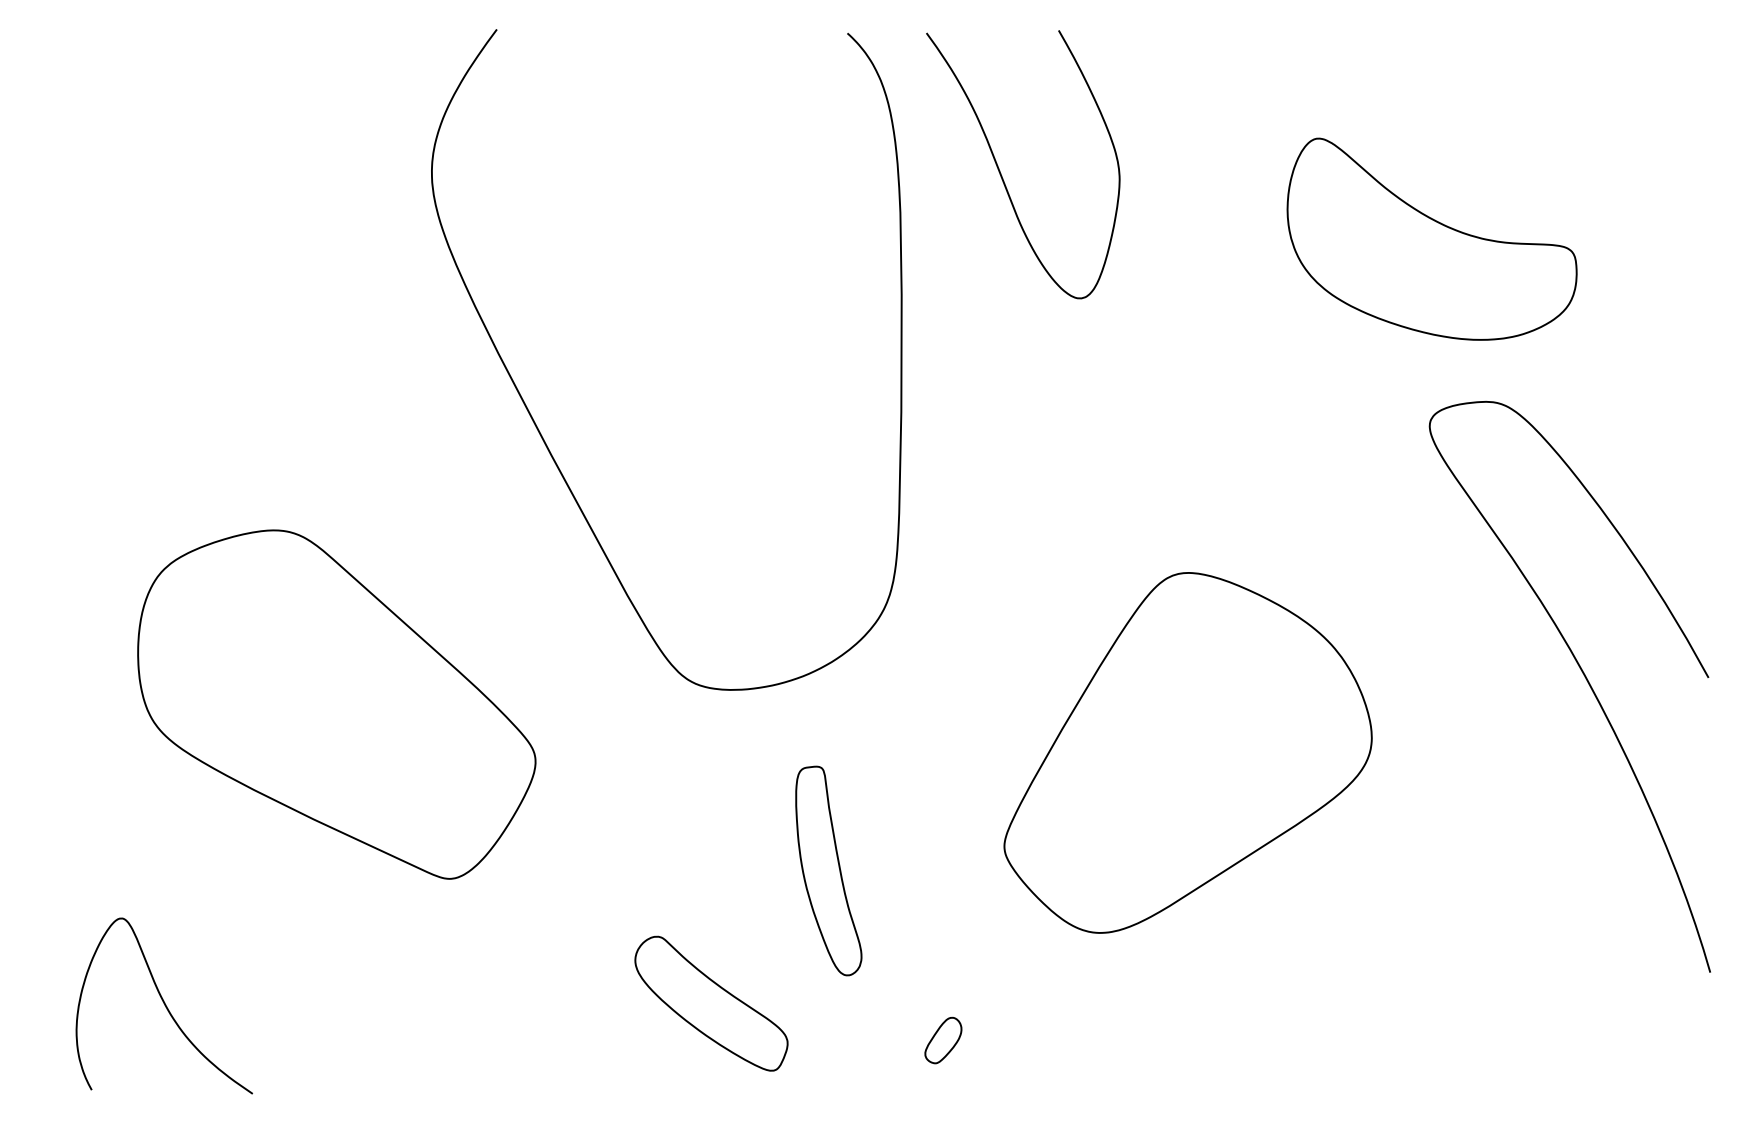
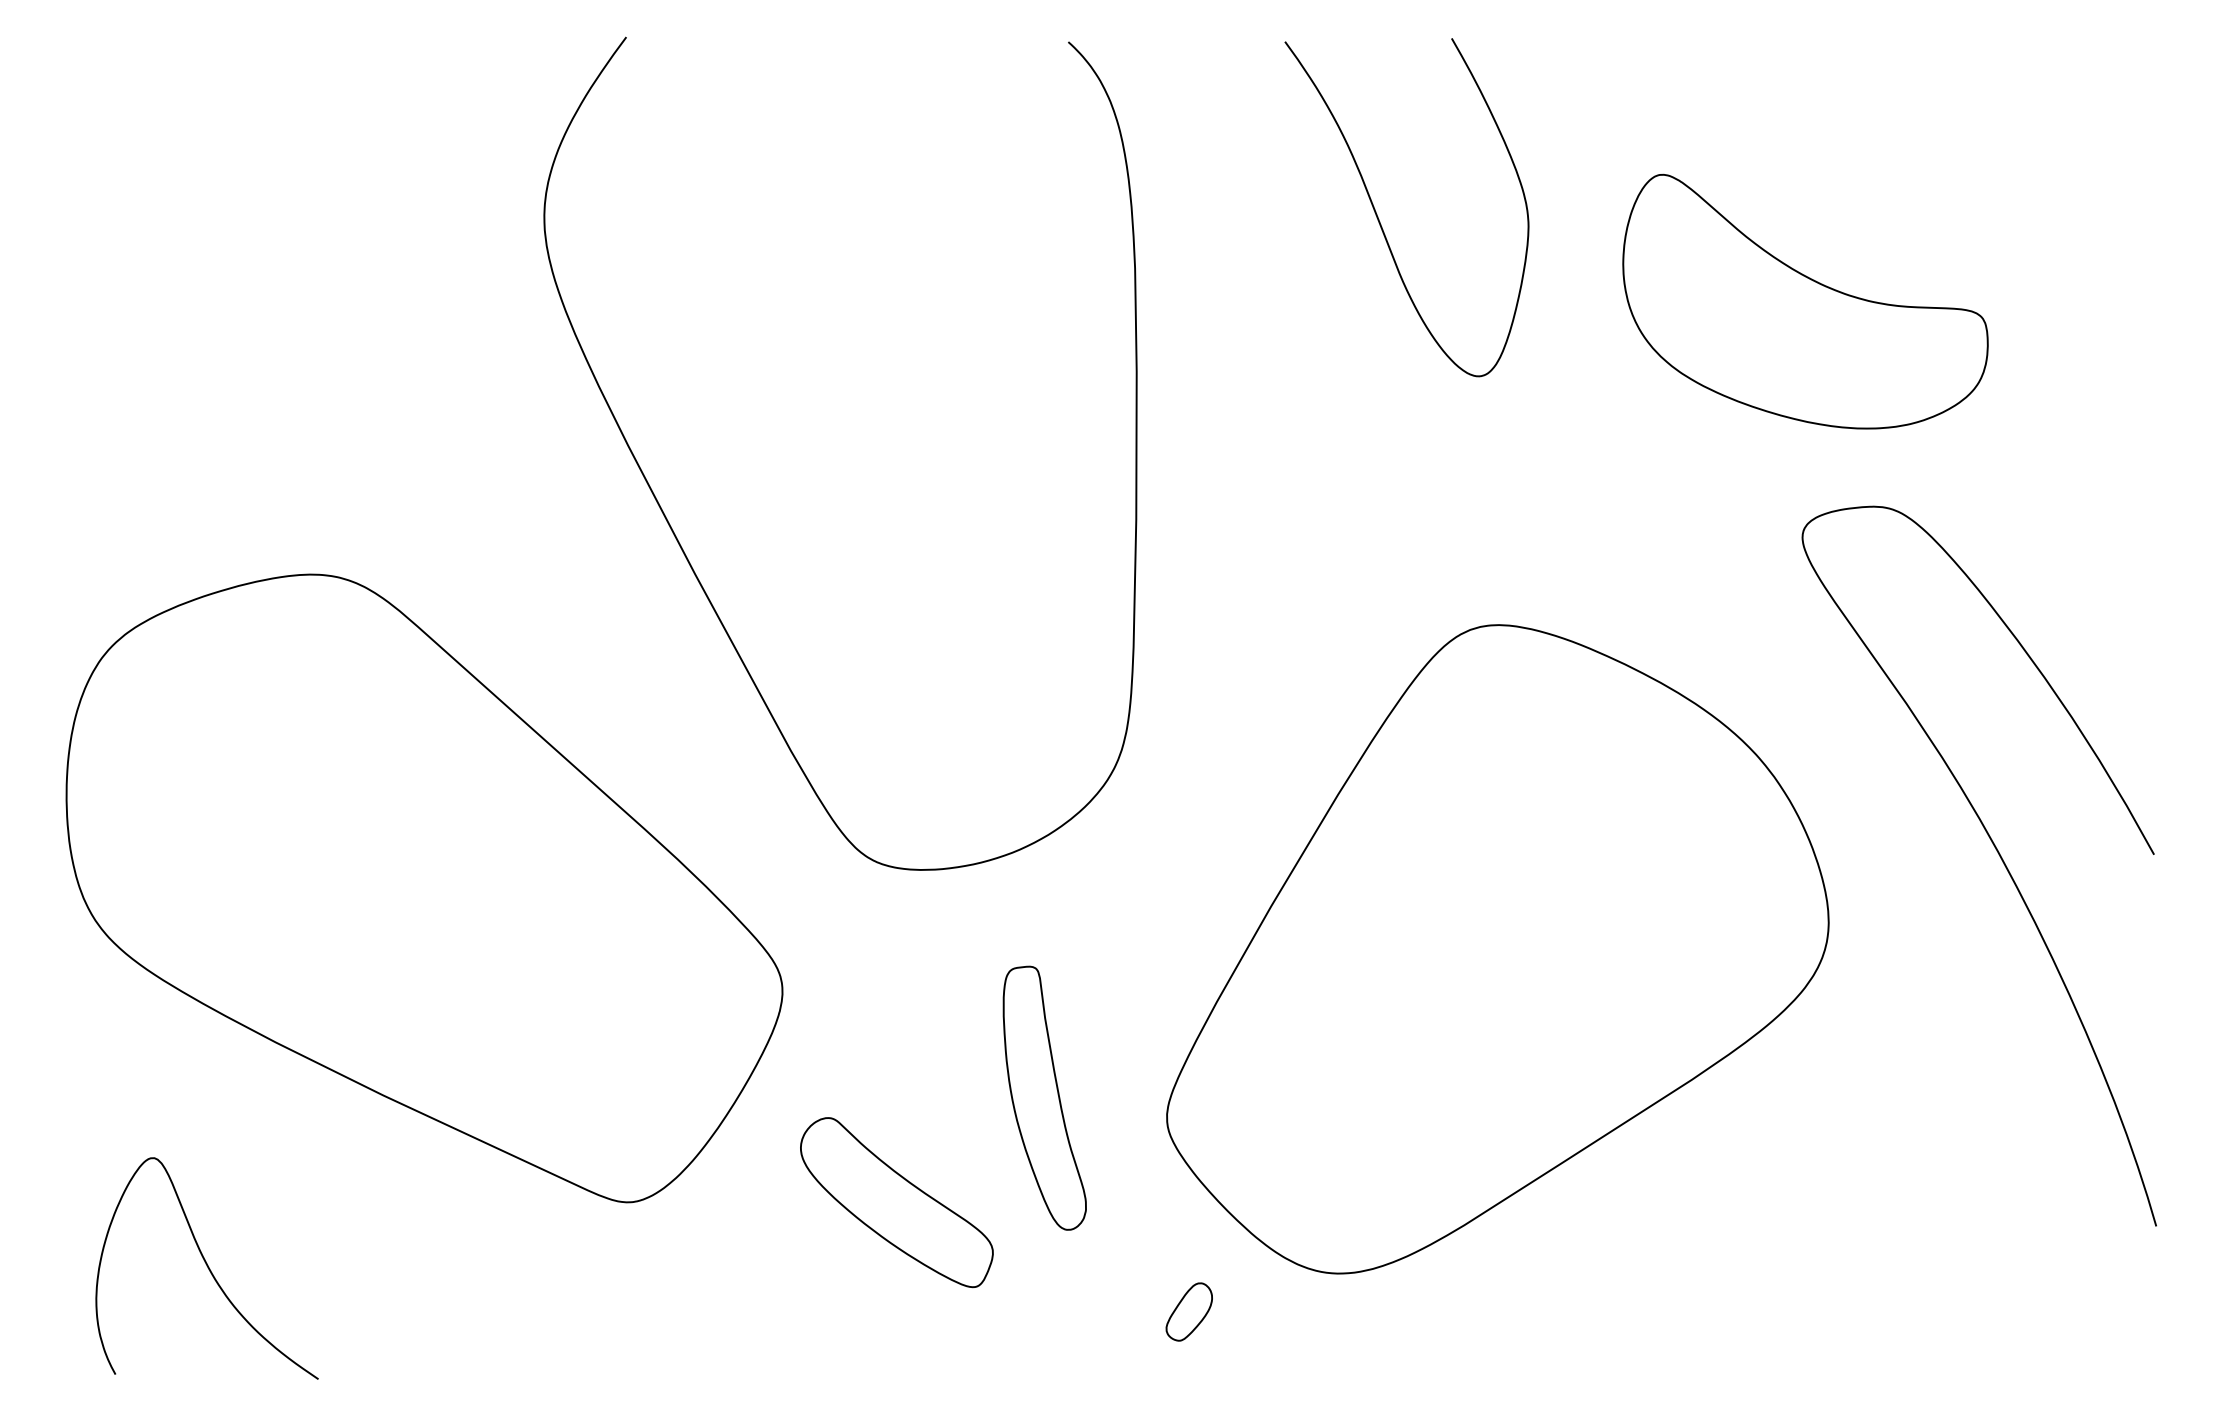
curve: (1000, 171) -> (1378, 216), moved
part: (336, 704) -> (424, 888), size x1.43
part: (1187, 753) -> (1497, 949), size x1.43
part: (711, 1003) -> (896, 1202), moved

